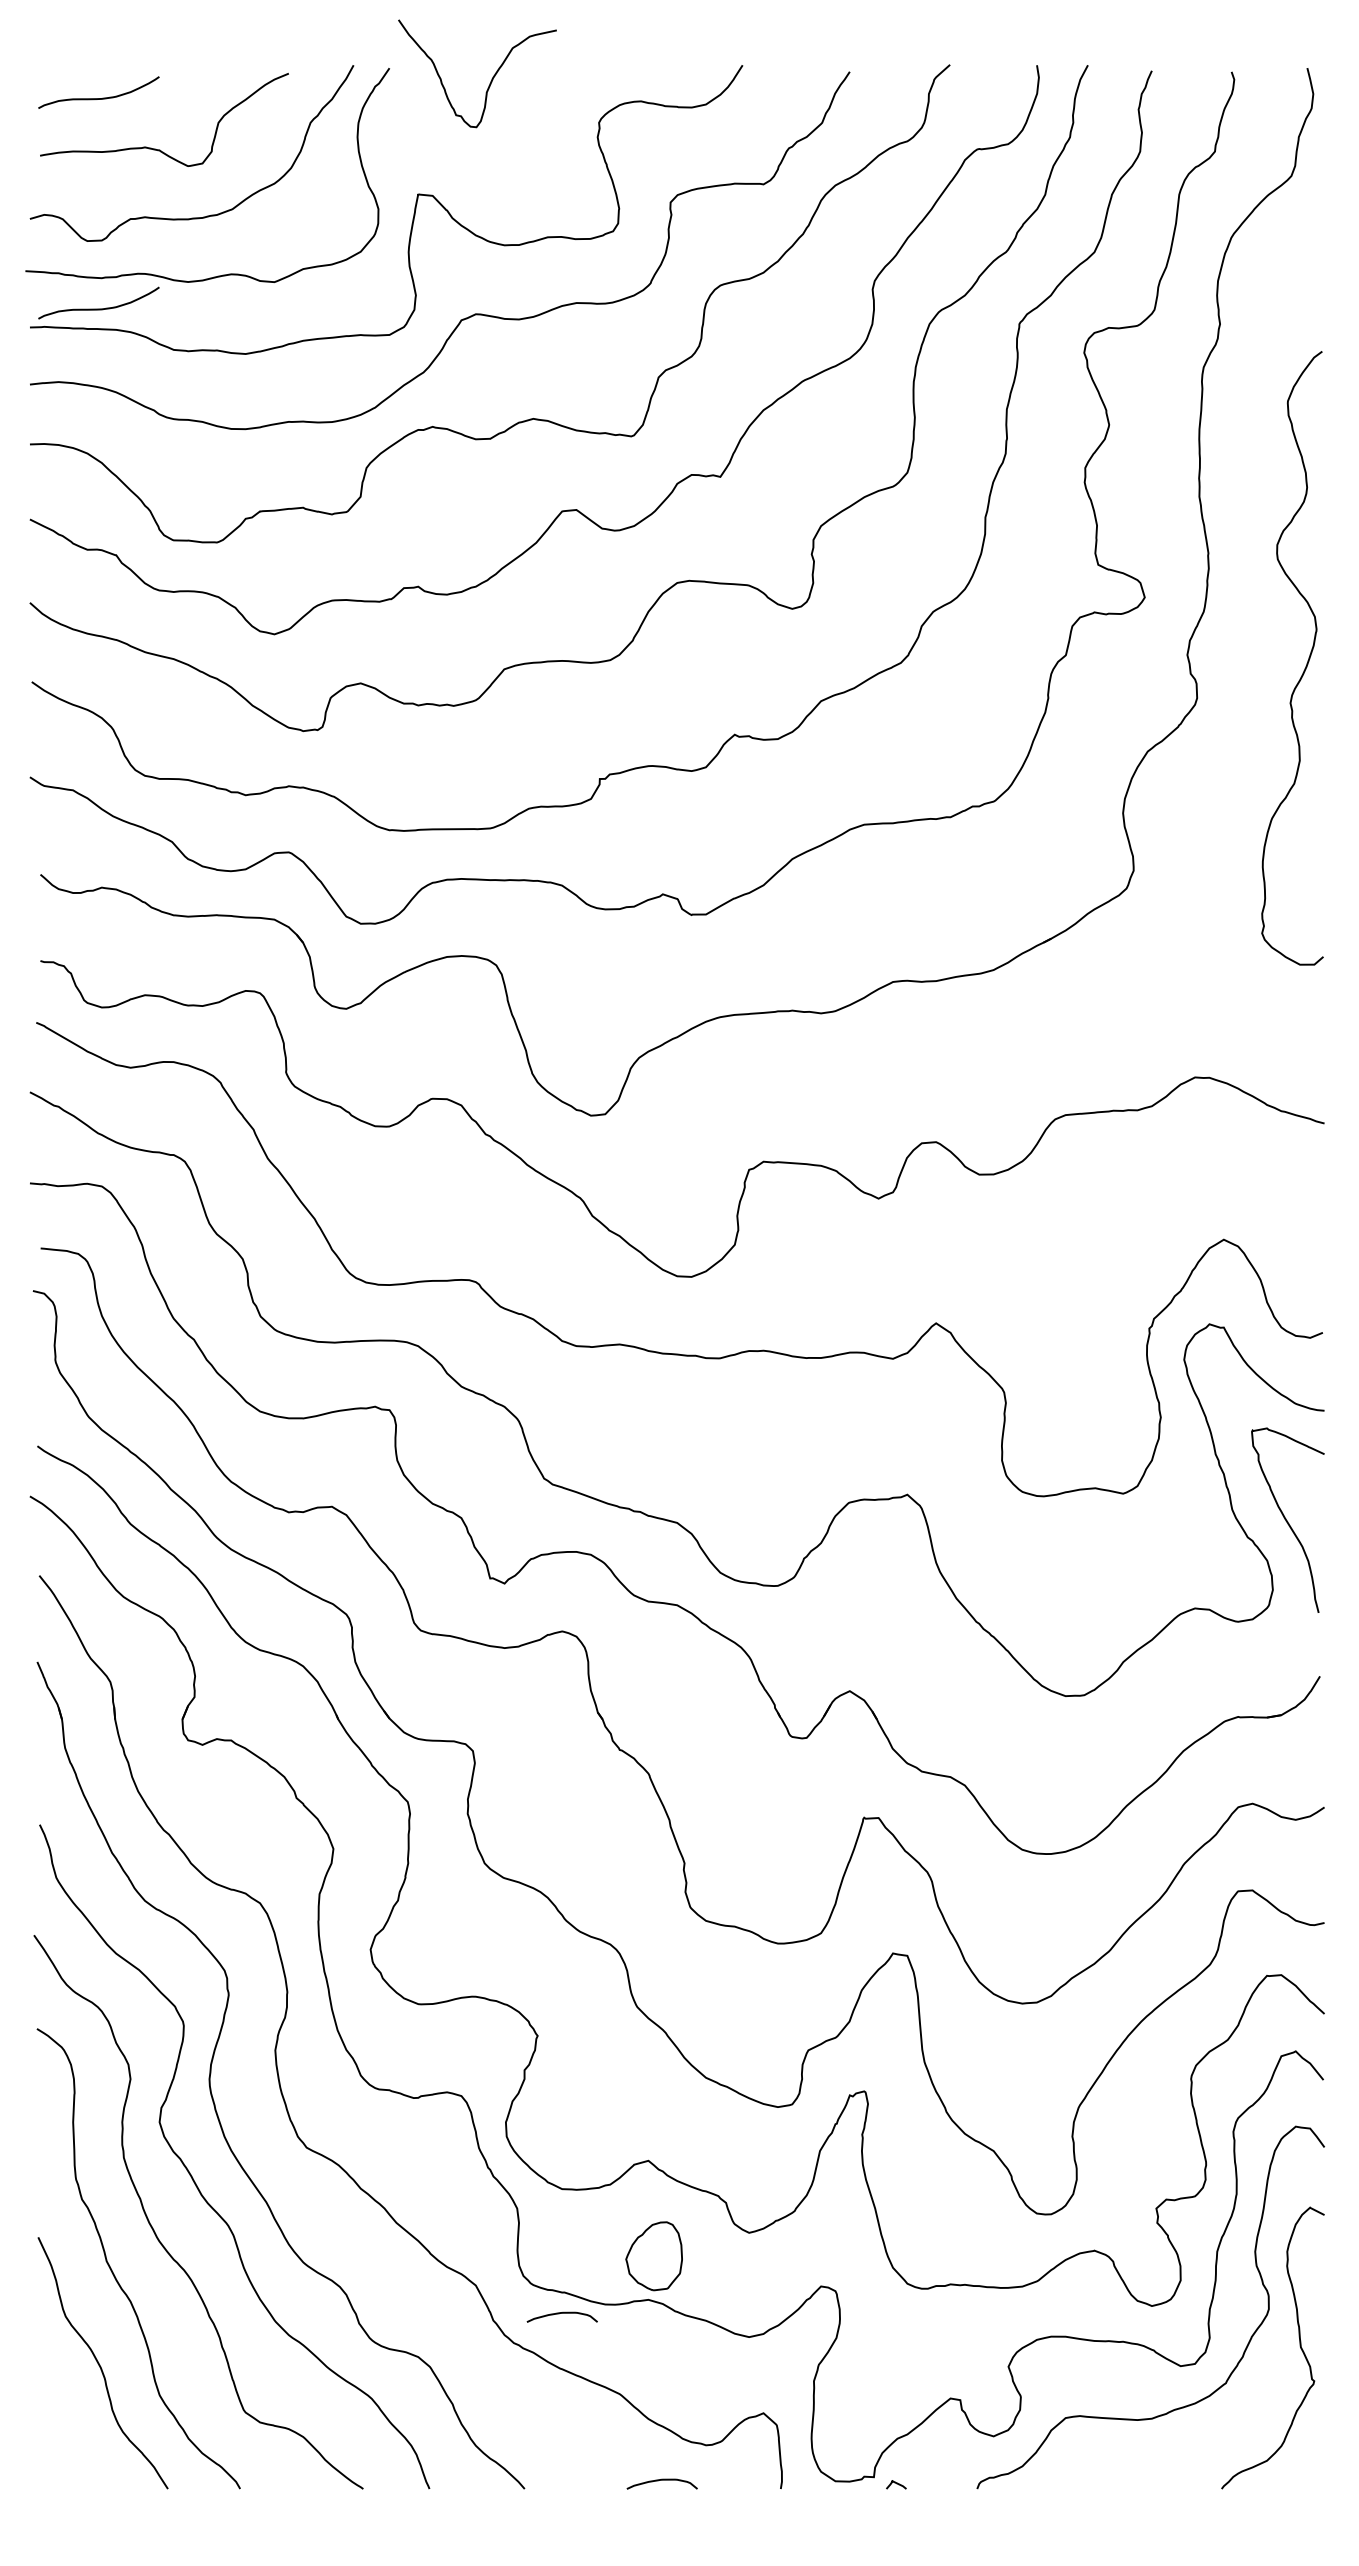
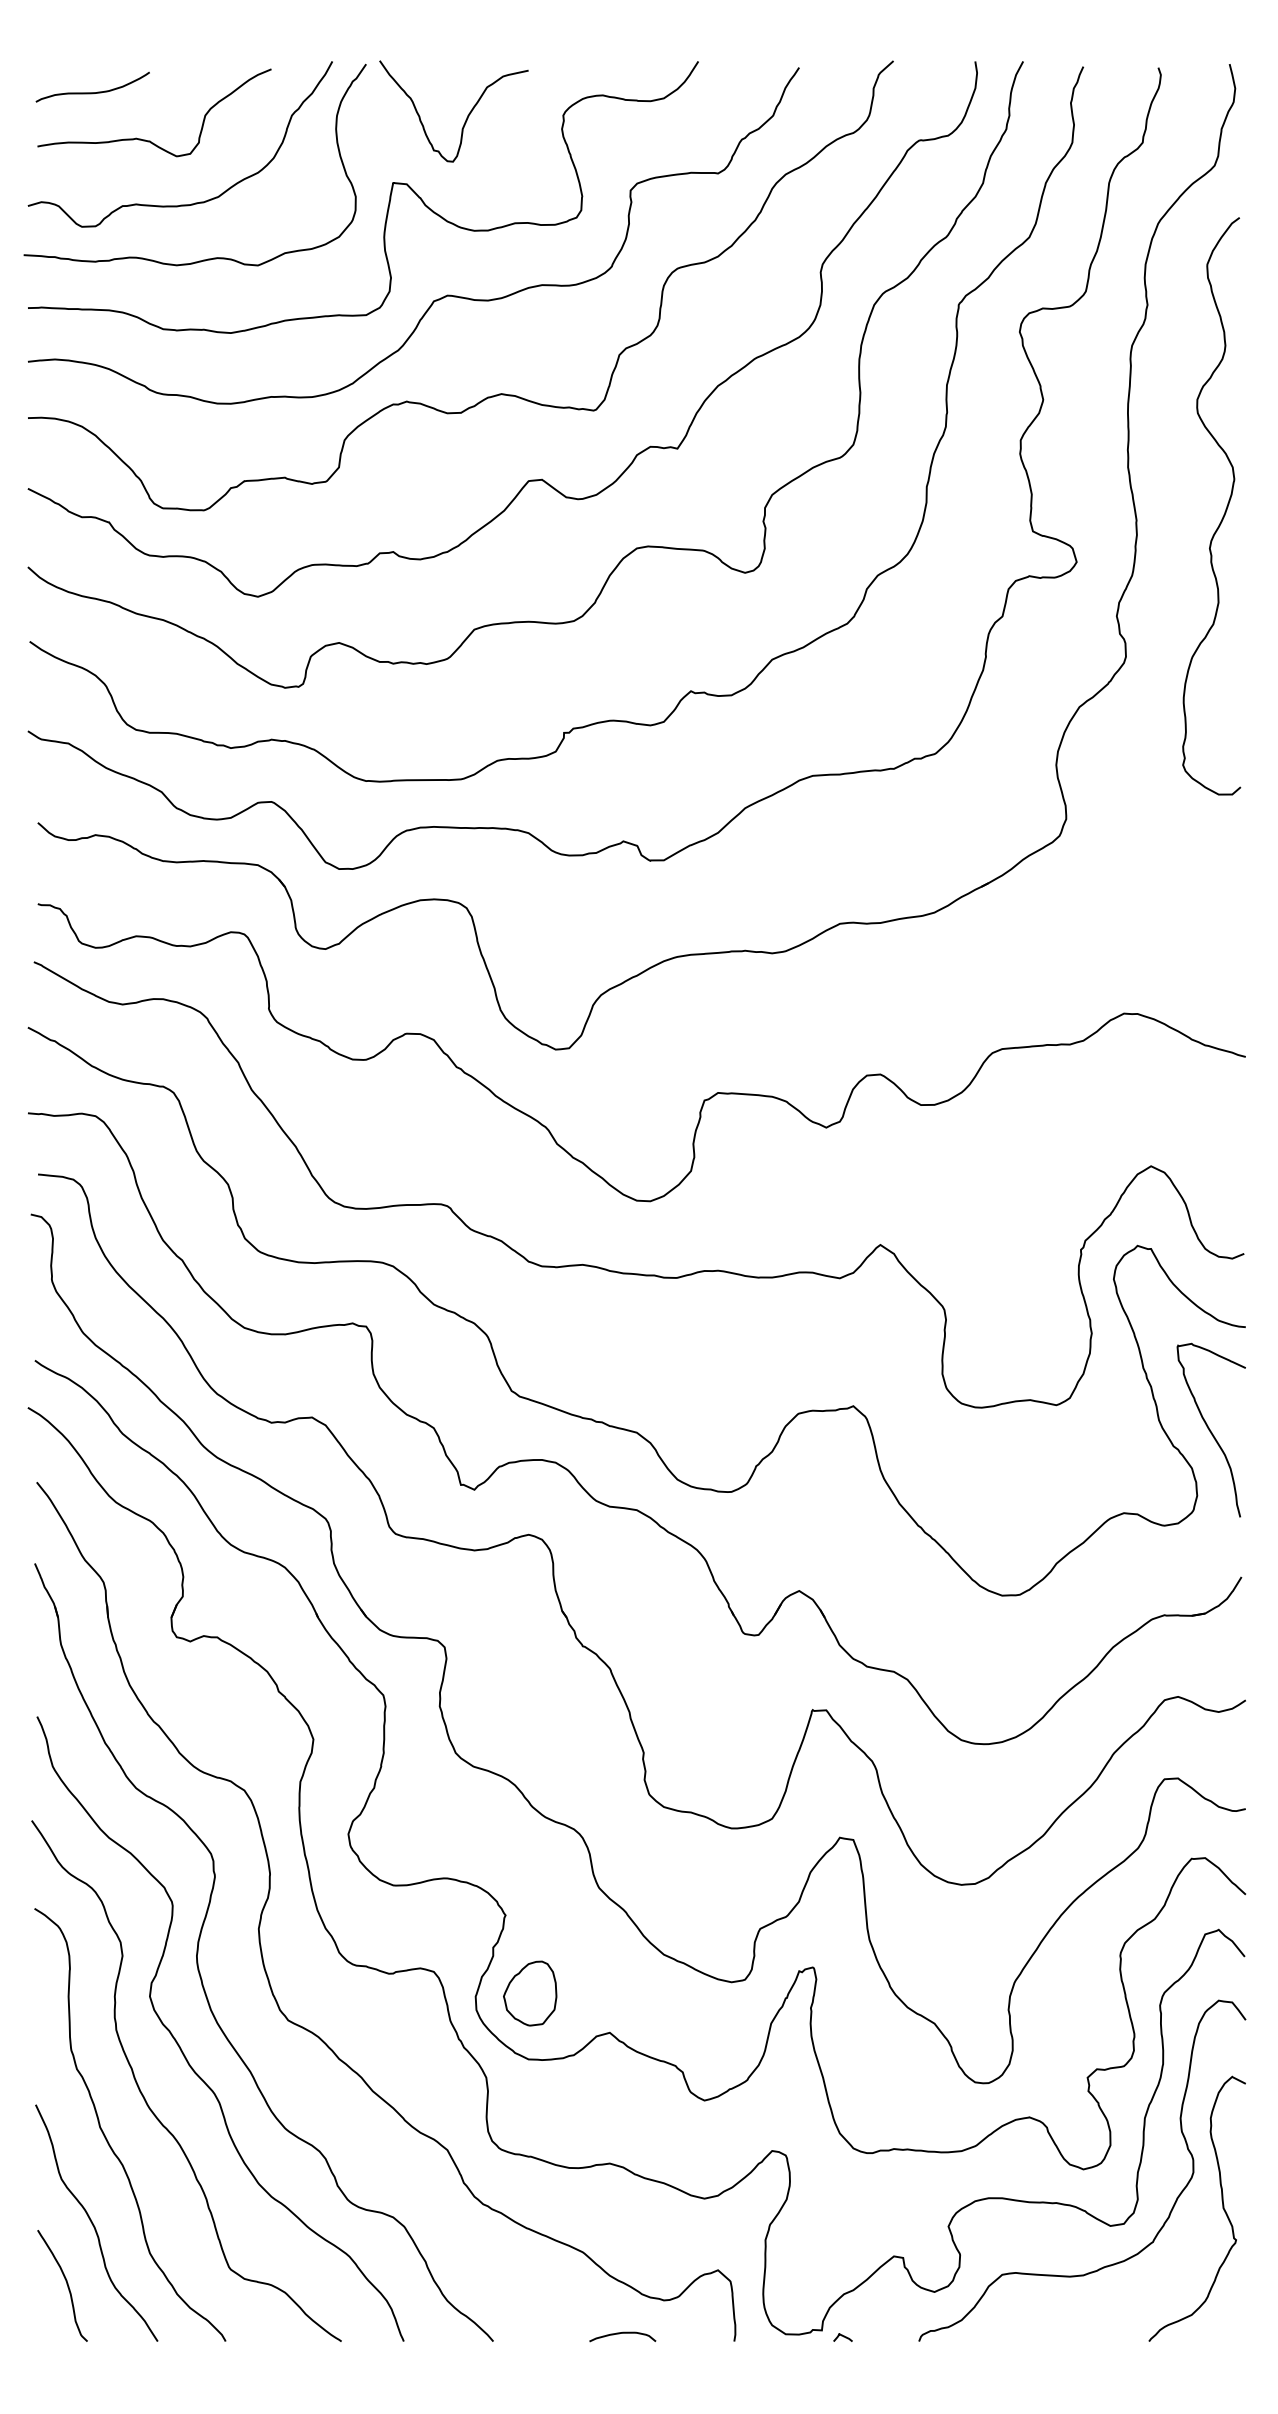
curve: (490, 80) -> (466, 117), moved
curve: (98, 308) -> (92, 290), removed
curve: (1306, 663) -> (1224, 511), moved
part: (654, 2256) -> (530, 1993), moved
curve: (562, 2313) -> (528, 2176), removed
curve: (70, 2428) -> (66, 2284), added

